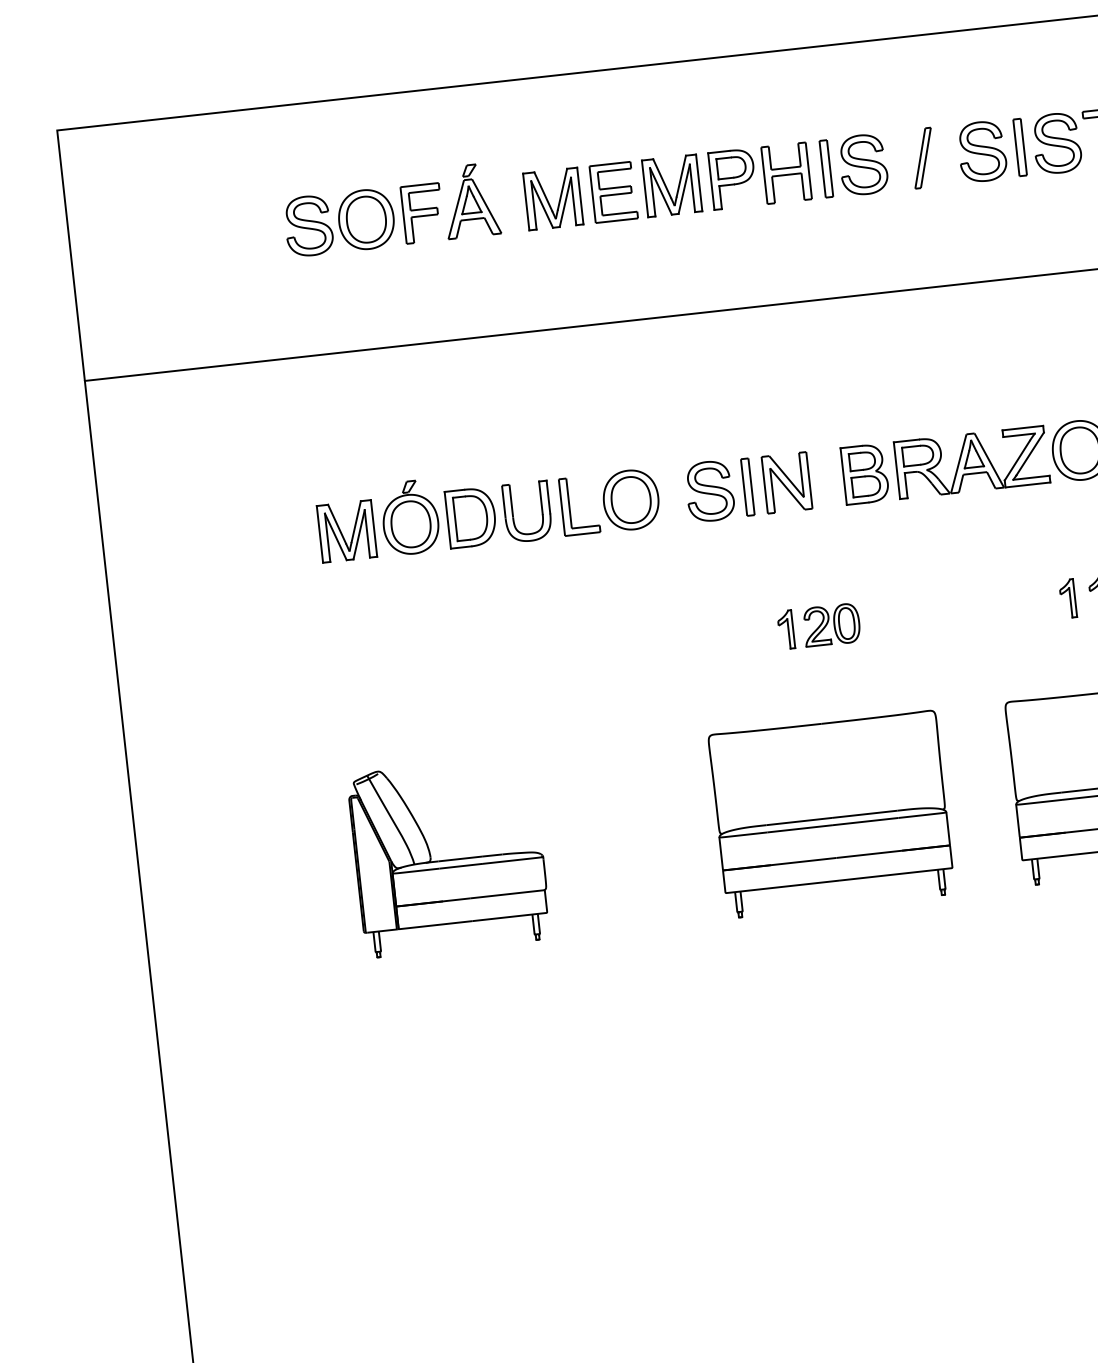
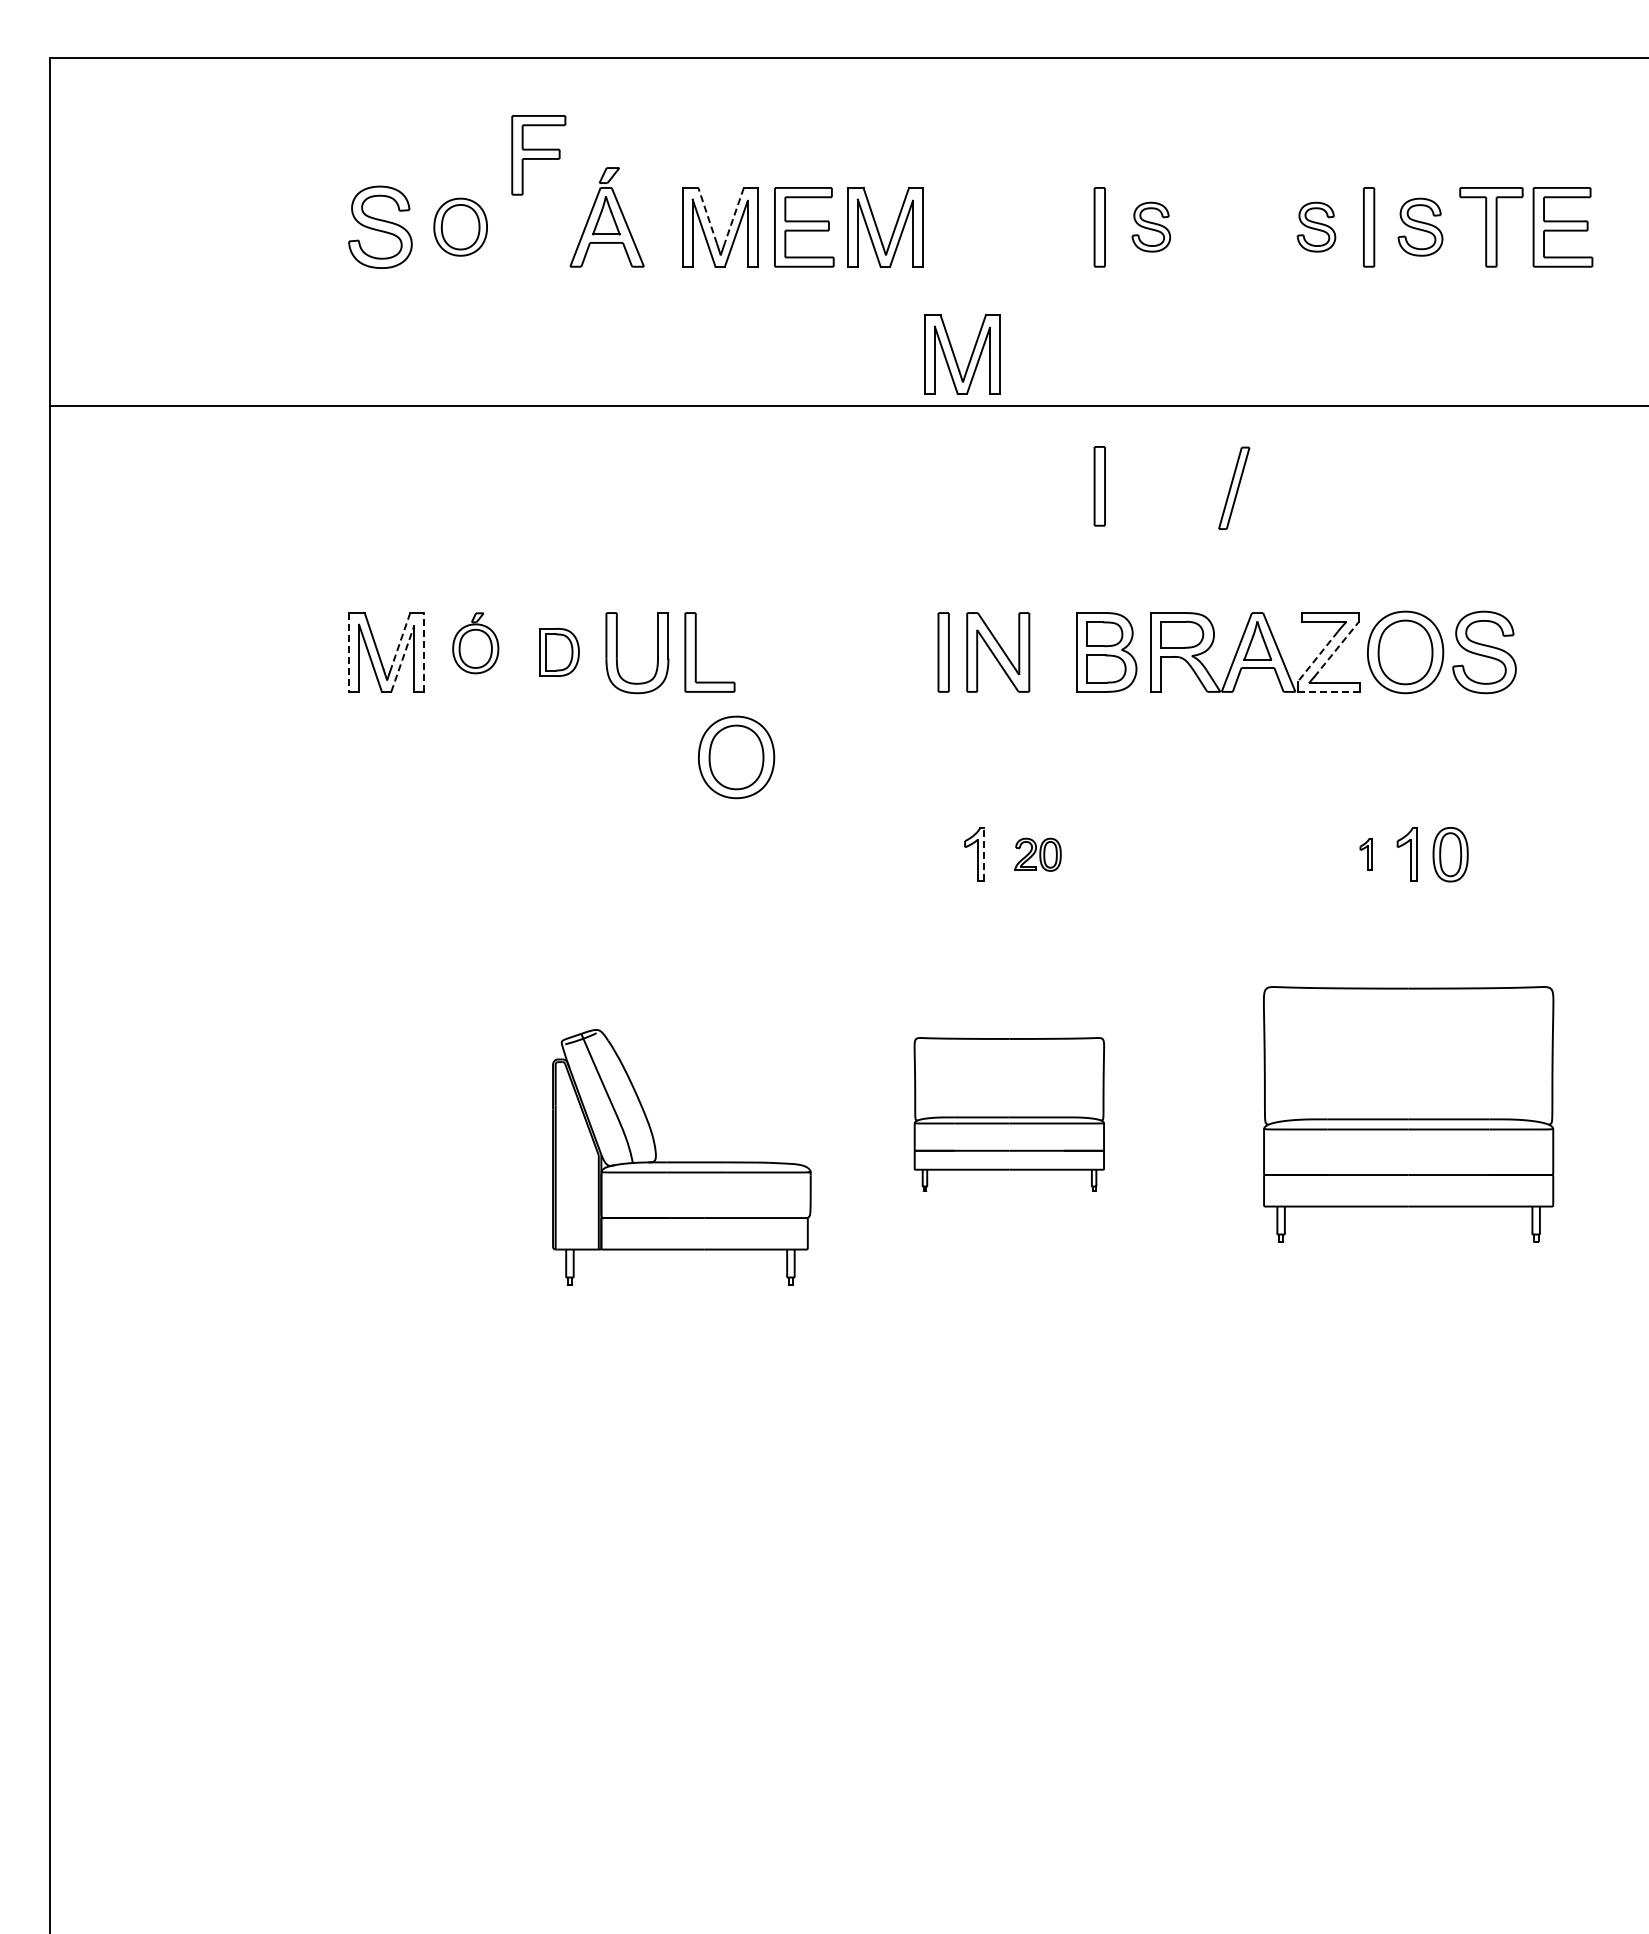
part: (1057, 142) -> (1420, 226), size x0.7
part: (982, 151) -> (1316, 226), size x0.6
part: (923, 157) -> (1234, 487), moved
part: (863, 164) -> (1151, 226), size x0.6
part: (786, 173) -> (1044, 227), removed
part: (732, 179) -> (969, 227), removed
line: (562, 189) -> (734, 215), solid -> dashed
line: (543, 191) -> (707, 215), solid -> dashed
part: (422, 213) -> (538, 155), moved
part: (366, 219) -> (460, 226), size x0.7
part: (732, 273) -> (955, 356), added
part: (846, 355) -> (1099, 486), added
line: (1030, 453) -> (1336, 649), solid -> dashed
line: (1017, 461) -> (1317, 657), solid -> dashed
line: (1028, 484) -> (1329, 691), solid -> dashed
part: (709, 491) -> (890, 652), removed
part: (631, 500) -> (736, 757), moved
part: (410, 517) -> (475, 643), size x0.6
part: (471, 517) -> (559, 652), size x0.6
line: (356, 521) -> (400, 640), solid -> dashed
line: (374, 527) -> (424, 651), solid -> dashed
line: (320, 534) -> (349, 652), solid -> dashed
line: (358, 534) -> (402, 658), solid -> dashed
part: (1067, 599) -> (1365, 854), size x0.6
part: (831, 625) -> (1037, 854), size x0.6
line: (793, 628) -> (984, 853), solid -> dashed
part: (831, 814) -> (1009, 1114), size x0.6
part: (449, 856) -> (681, 1157), moved

